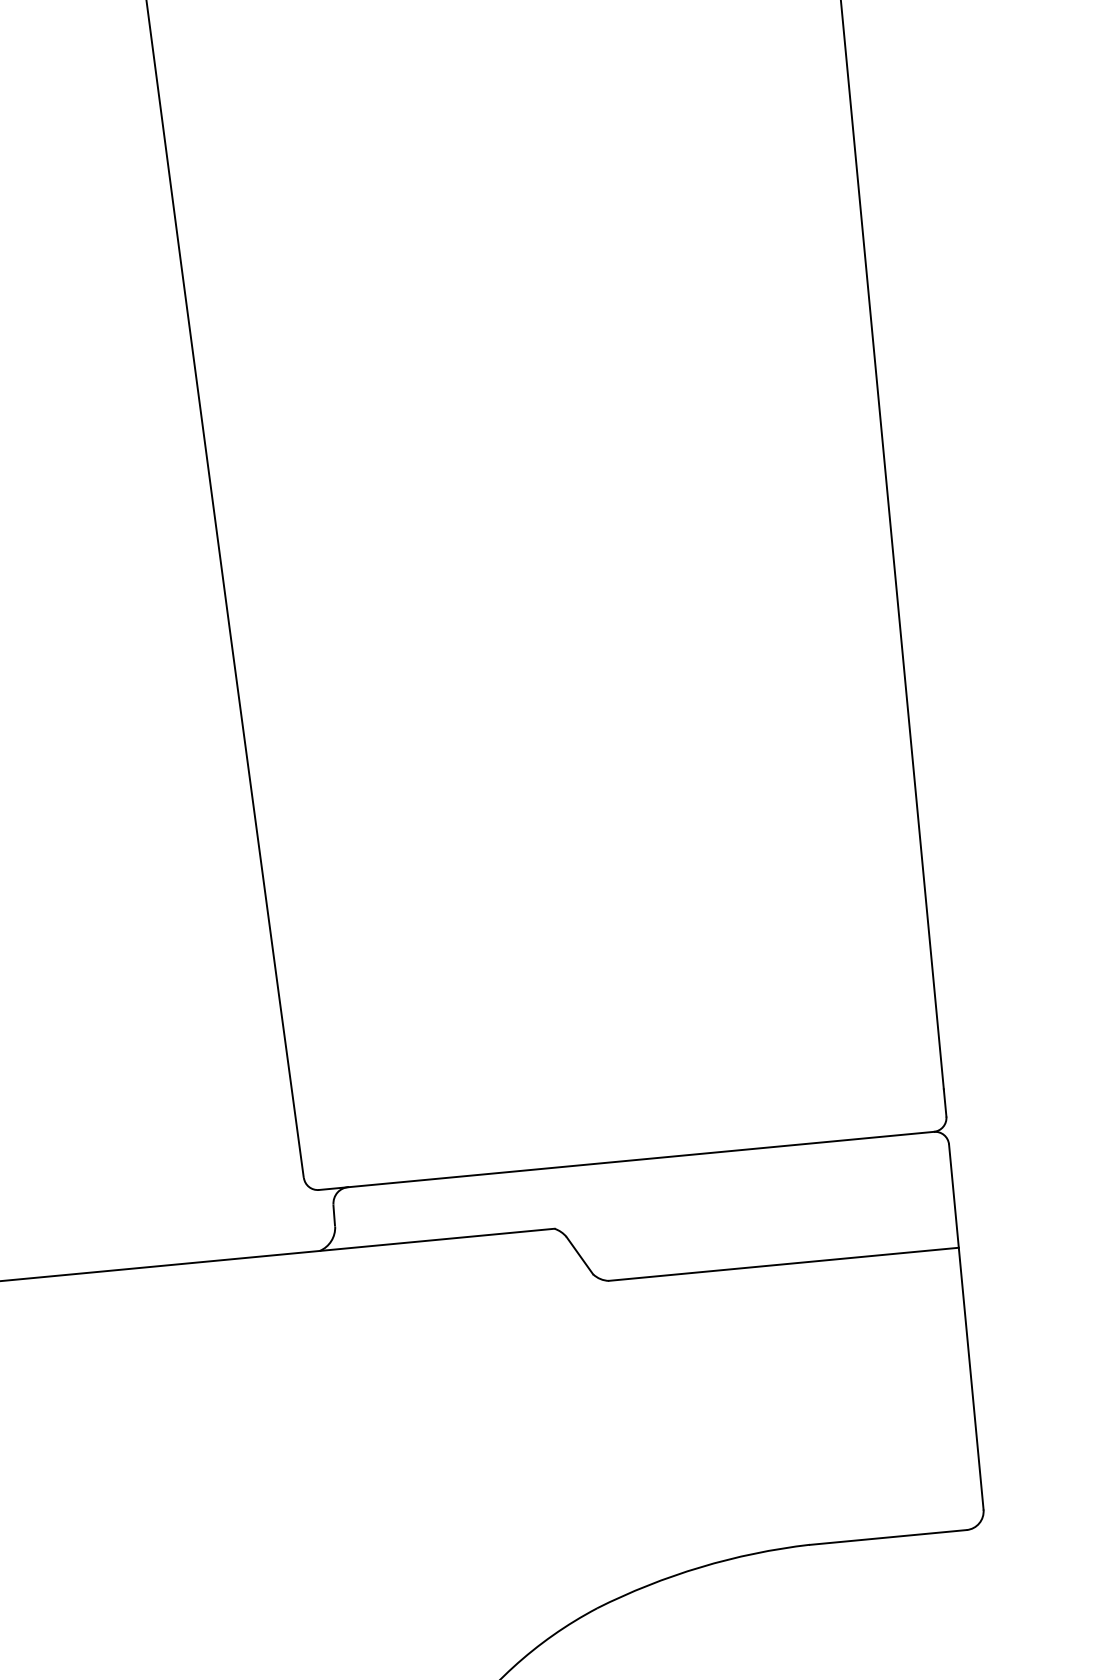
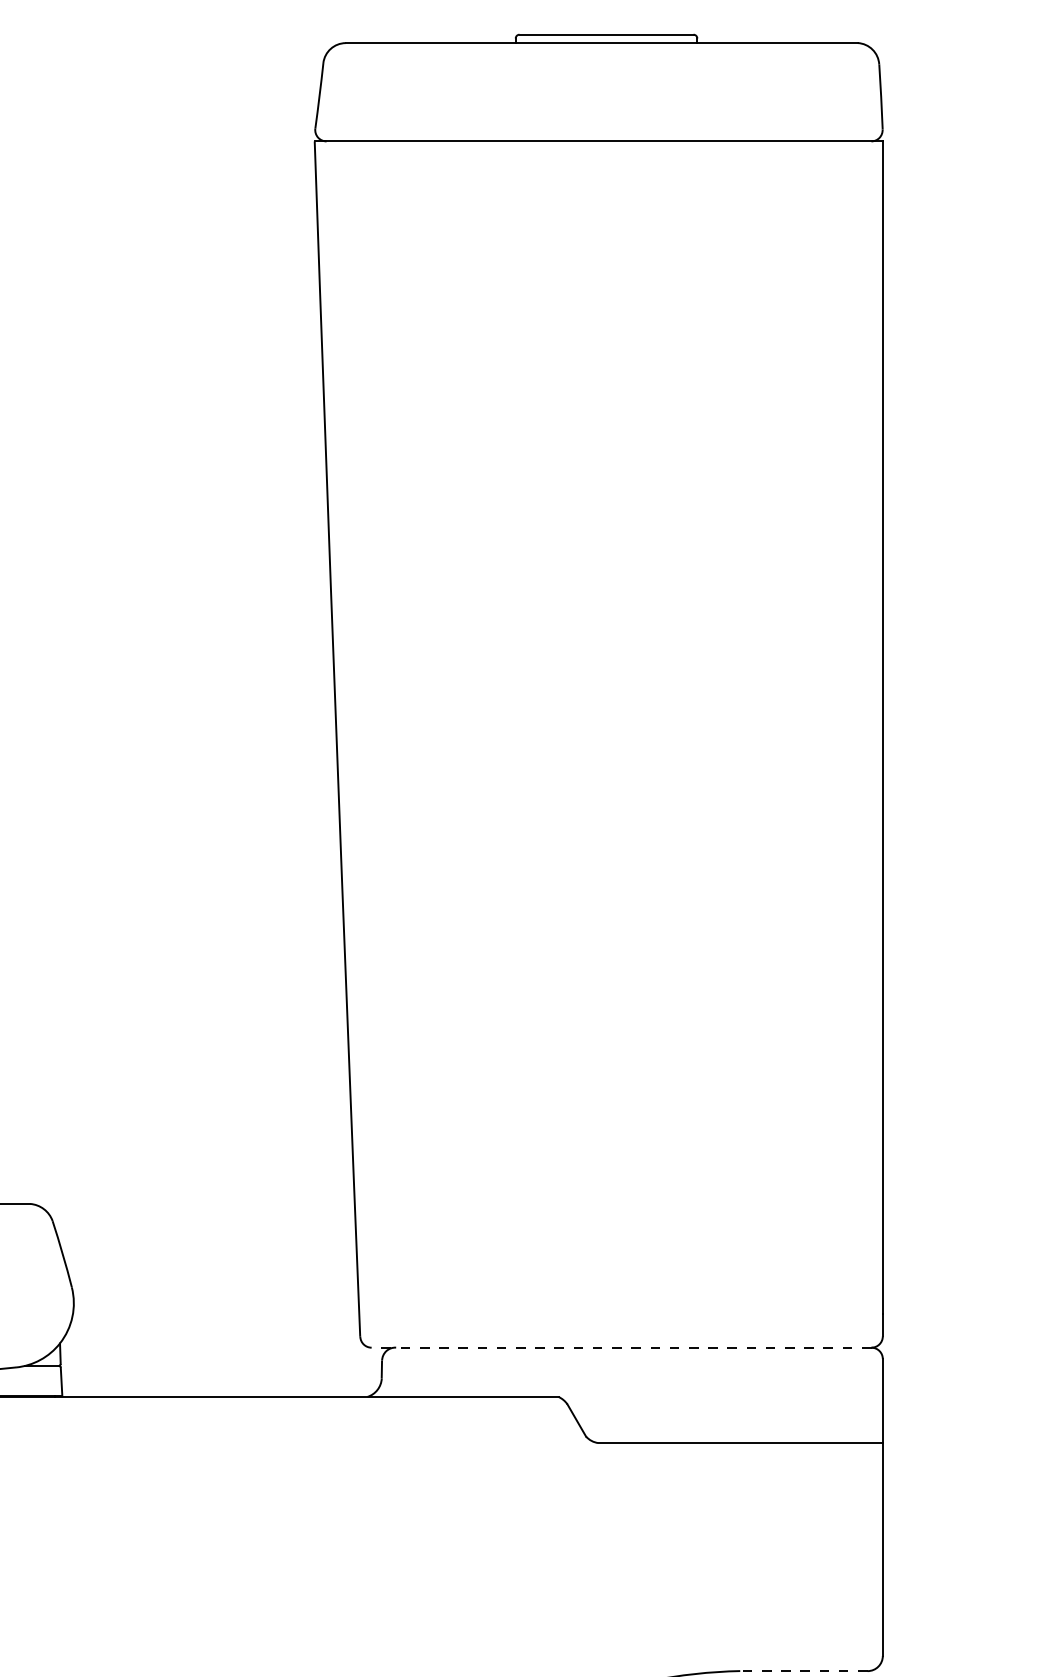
line: (626, 1160) -> (621, 1347), solid -> dashed
line: (887, 1537) -> (803, 1671), solid -> dashed

